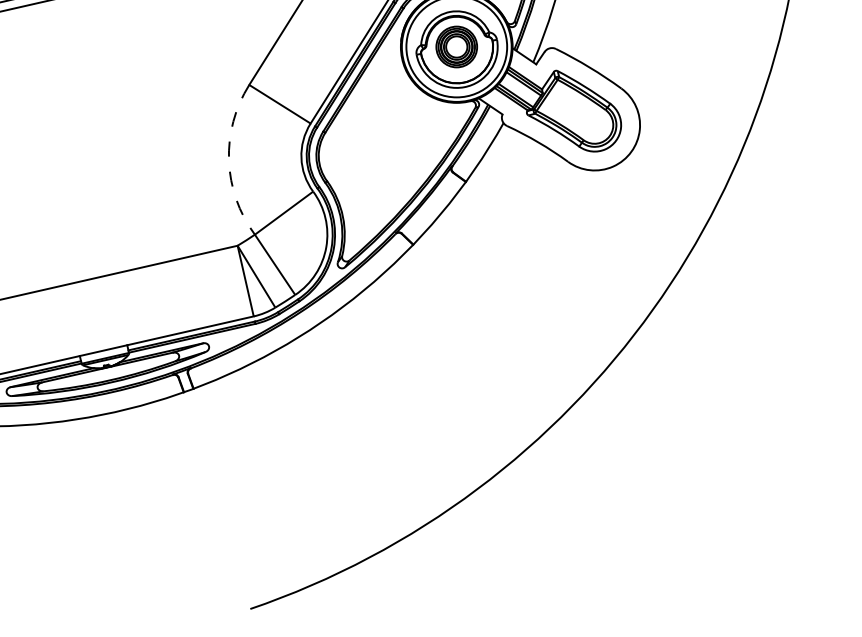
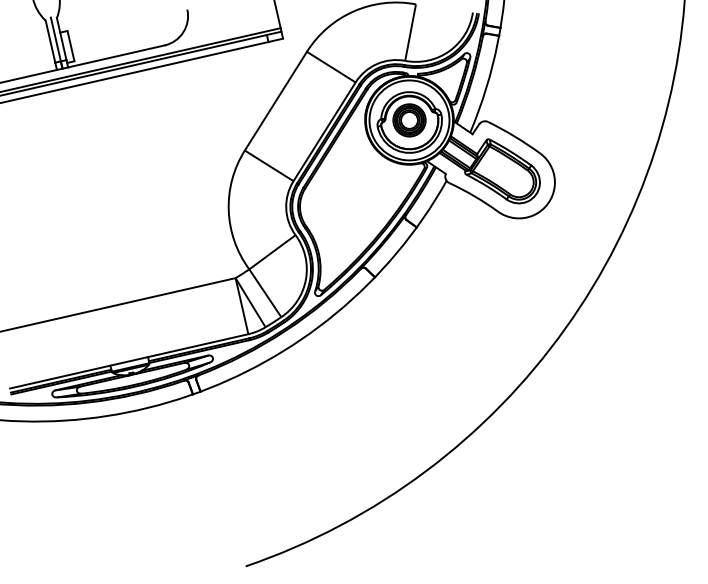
arc: (228, 160) -> (228, 210), dashed -> solid

